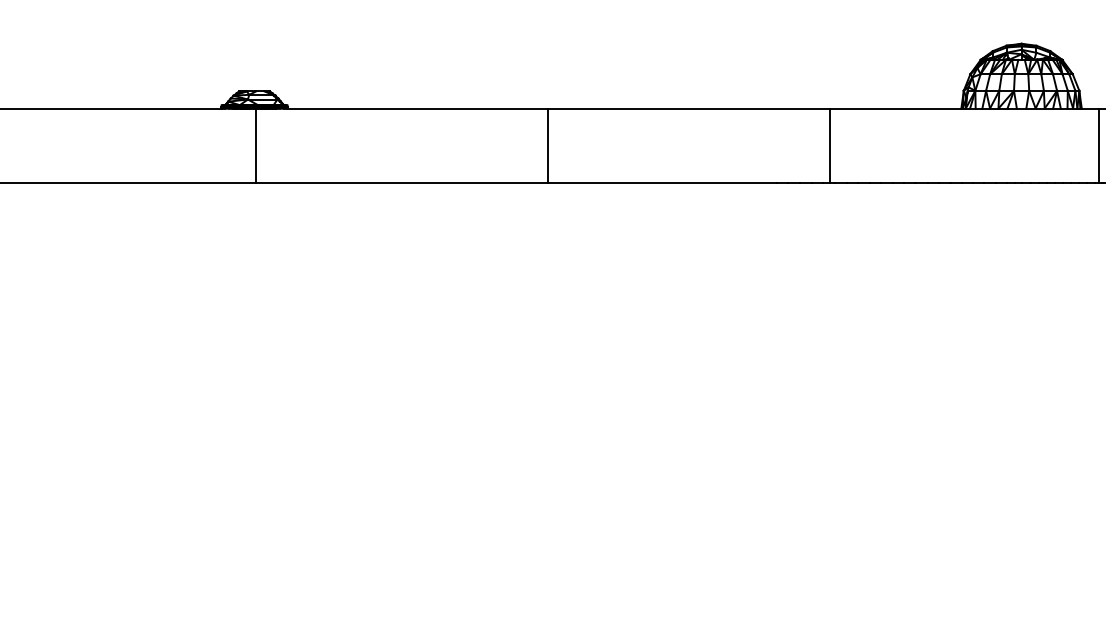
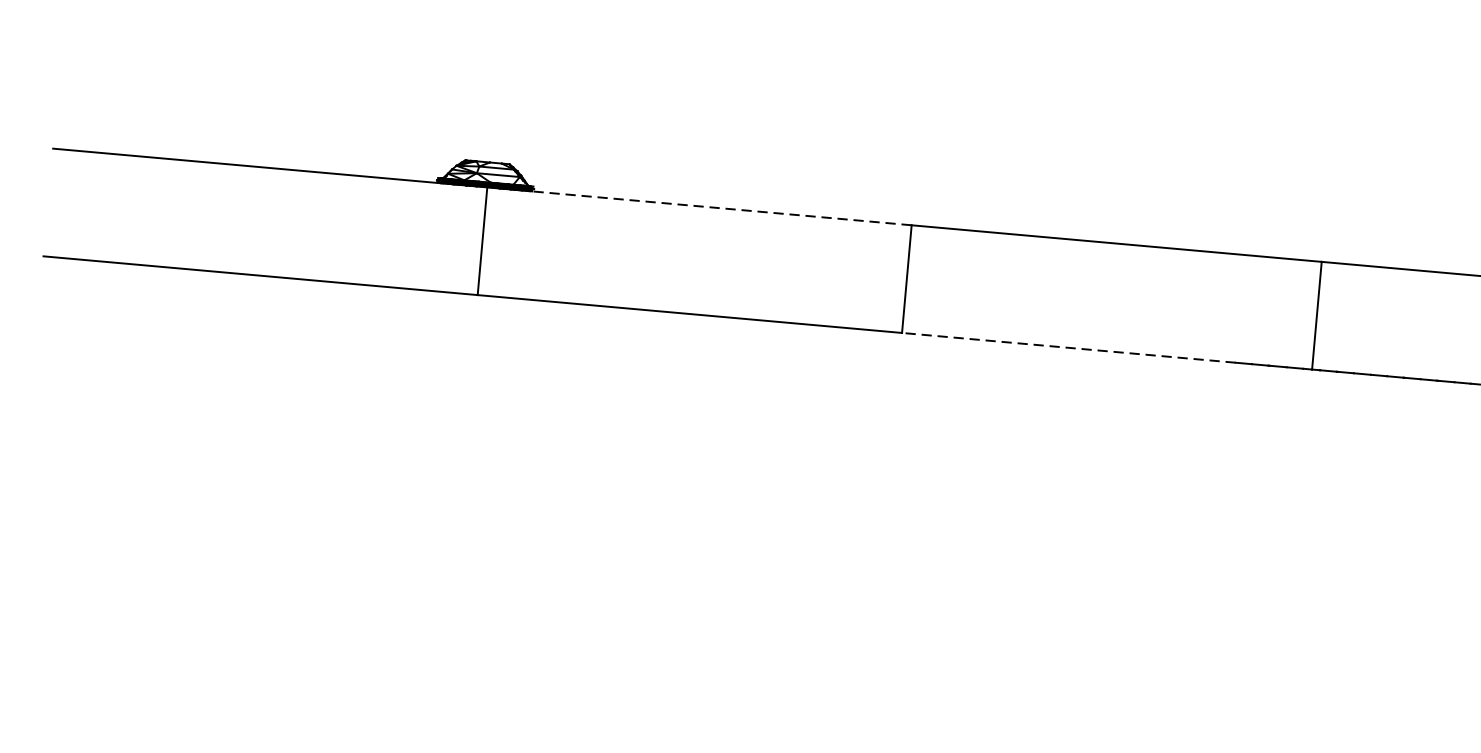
line: (416, 108) -> (720, 208), solid -> dashed
line: (662, 182) -> (1068, 347), solid -> dashed

